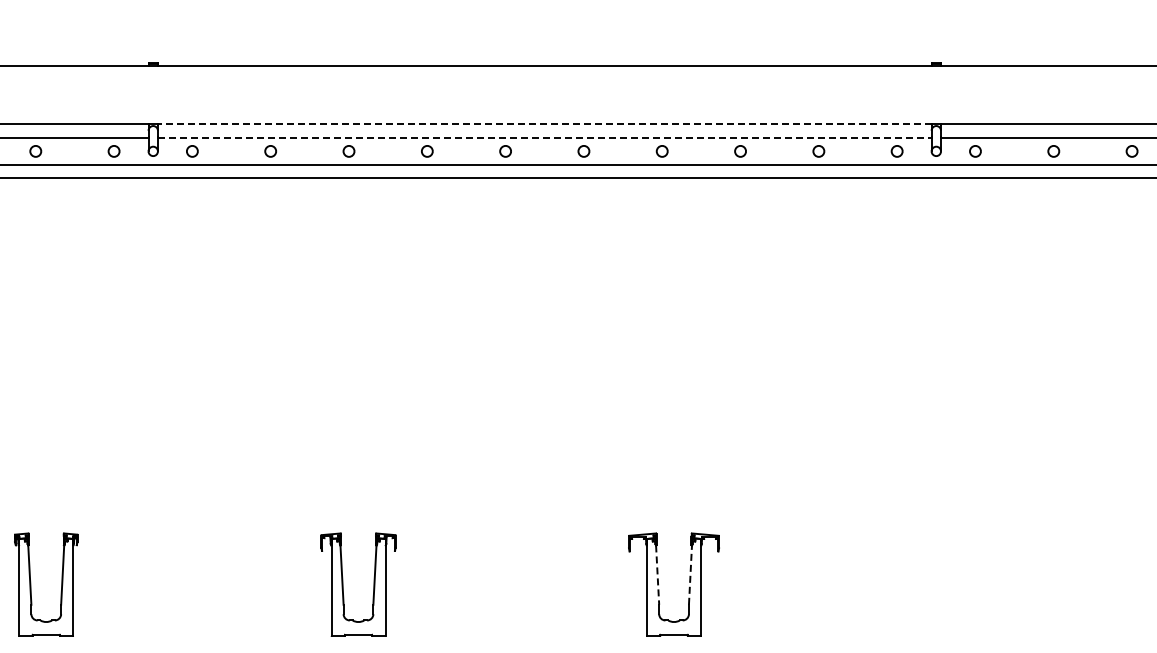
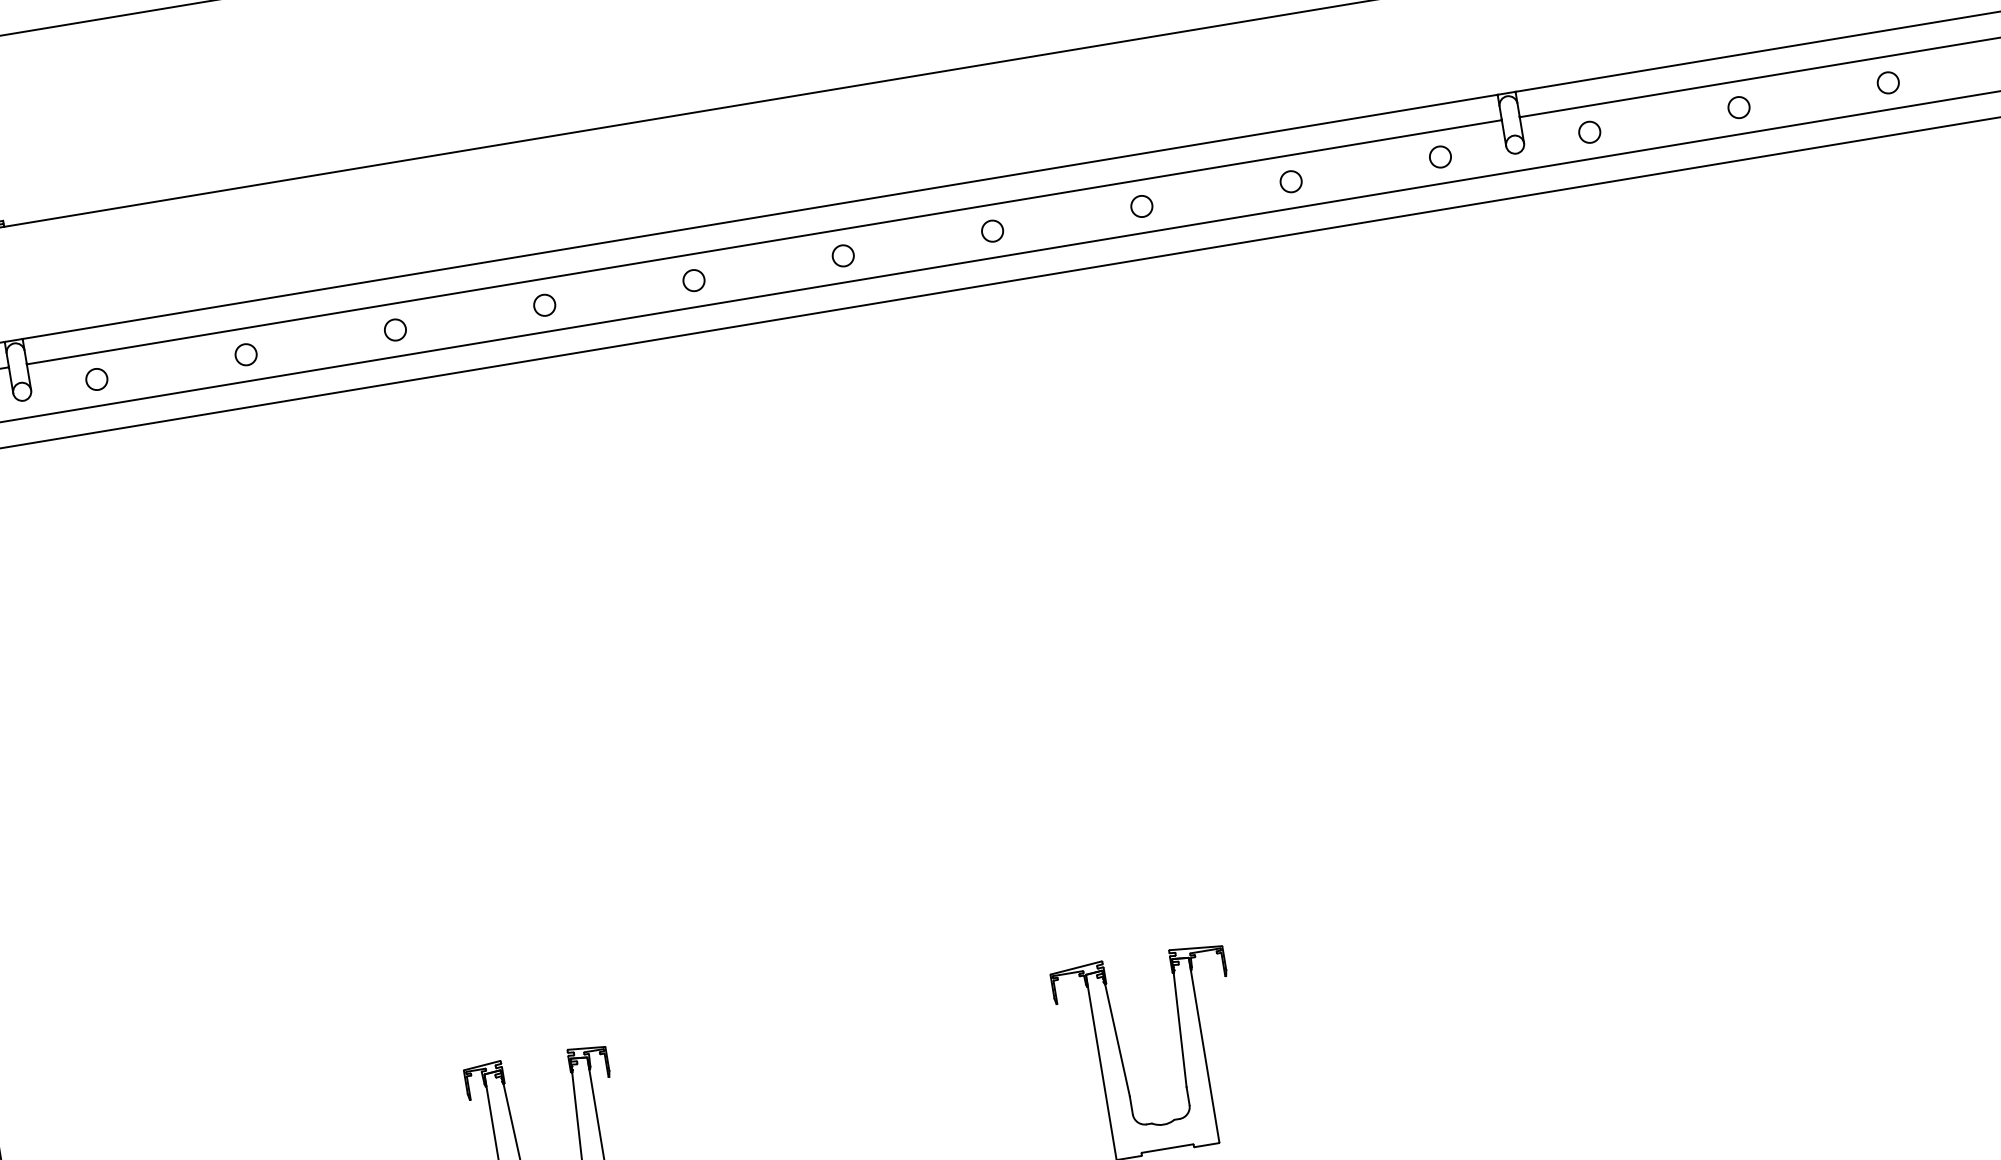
line: (544, 124) -> (759, 217), dashed -> solid
line: (544, 137) -> (763, 241), dashed -> solid
line: (657, 575) -> (1117, 1041), dashed -> solid
line: (690, 575) -> (1180, 1030), dashed -> solid

